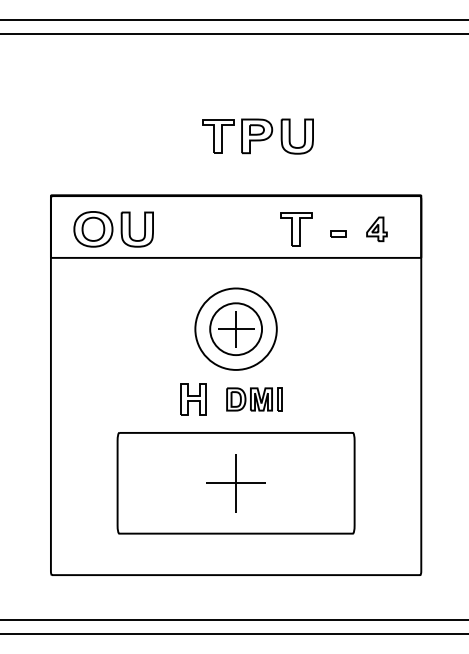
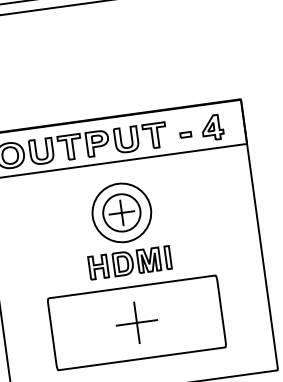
part: (257, 136) -> (98, 143), moved
part: (376, 229) -> (212, 128), size x1.43
part: (254, 399) -> (141, 261), size x1.43

